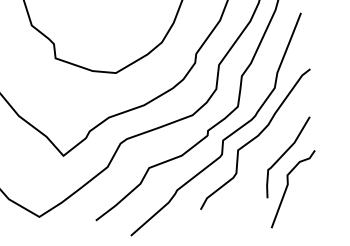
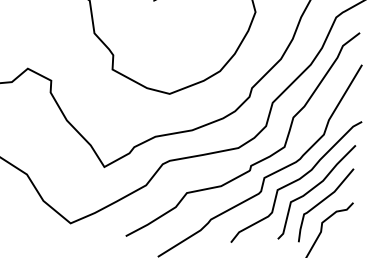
curve: (273, 143) -> (313, 189), added

